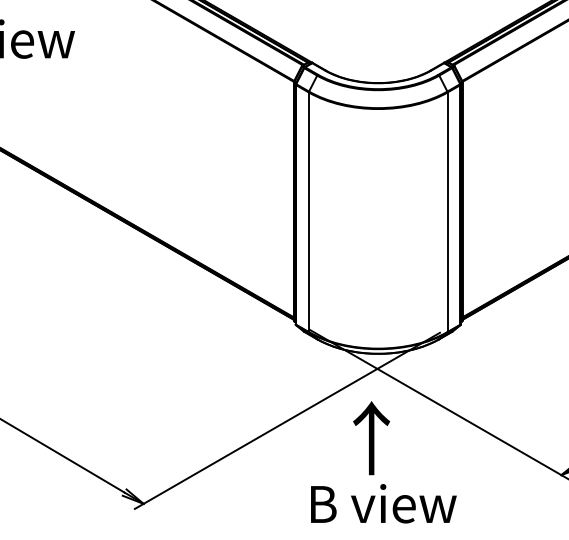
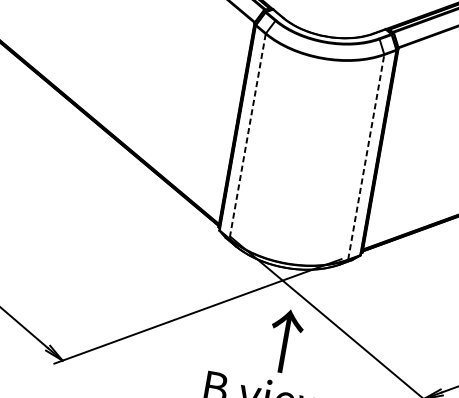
line: (308, 212) -> (247, 136), solid -> dashed
line: (447, 212) -> (366, 157), solid -> dashed
text: (371, 438) -> (285, 341), moved

